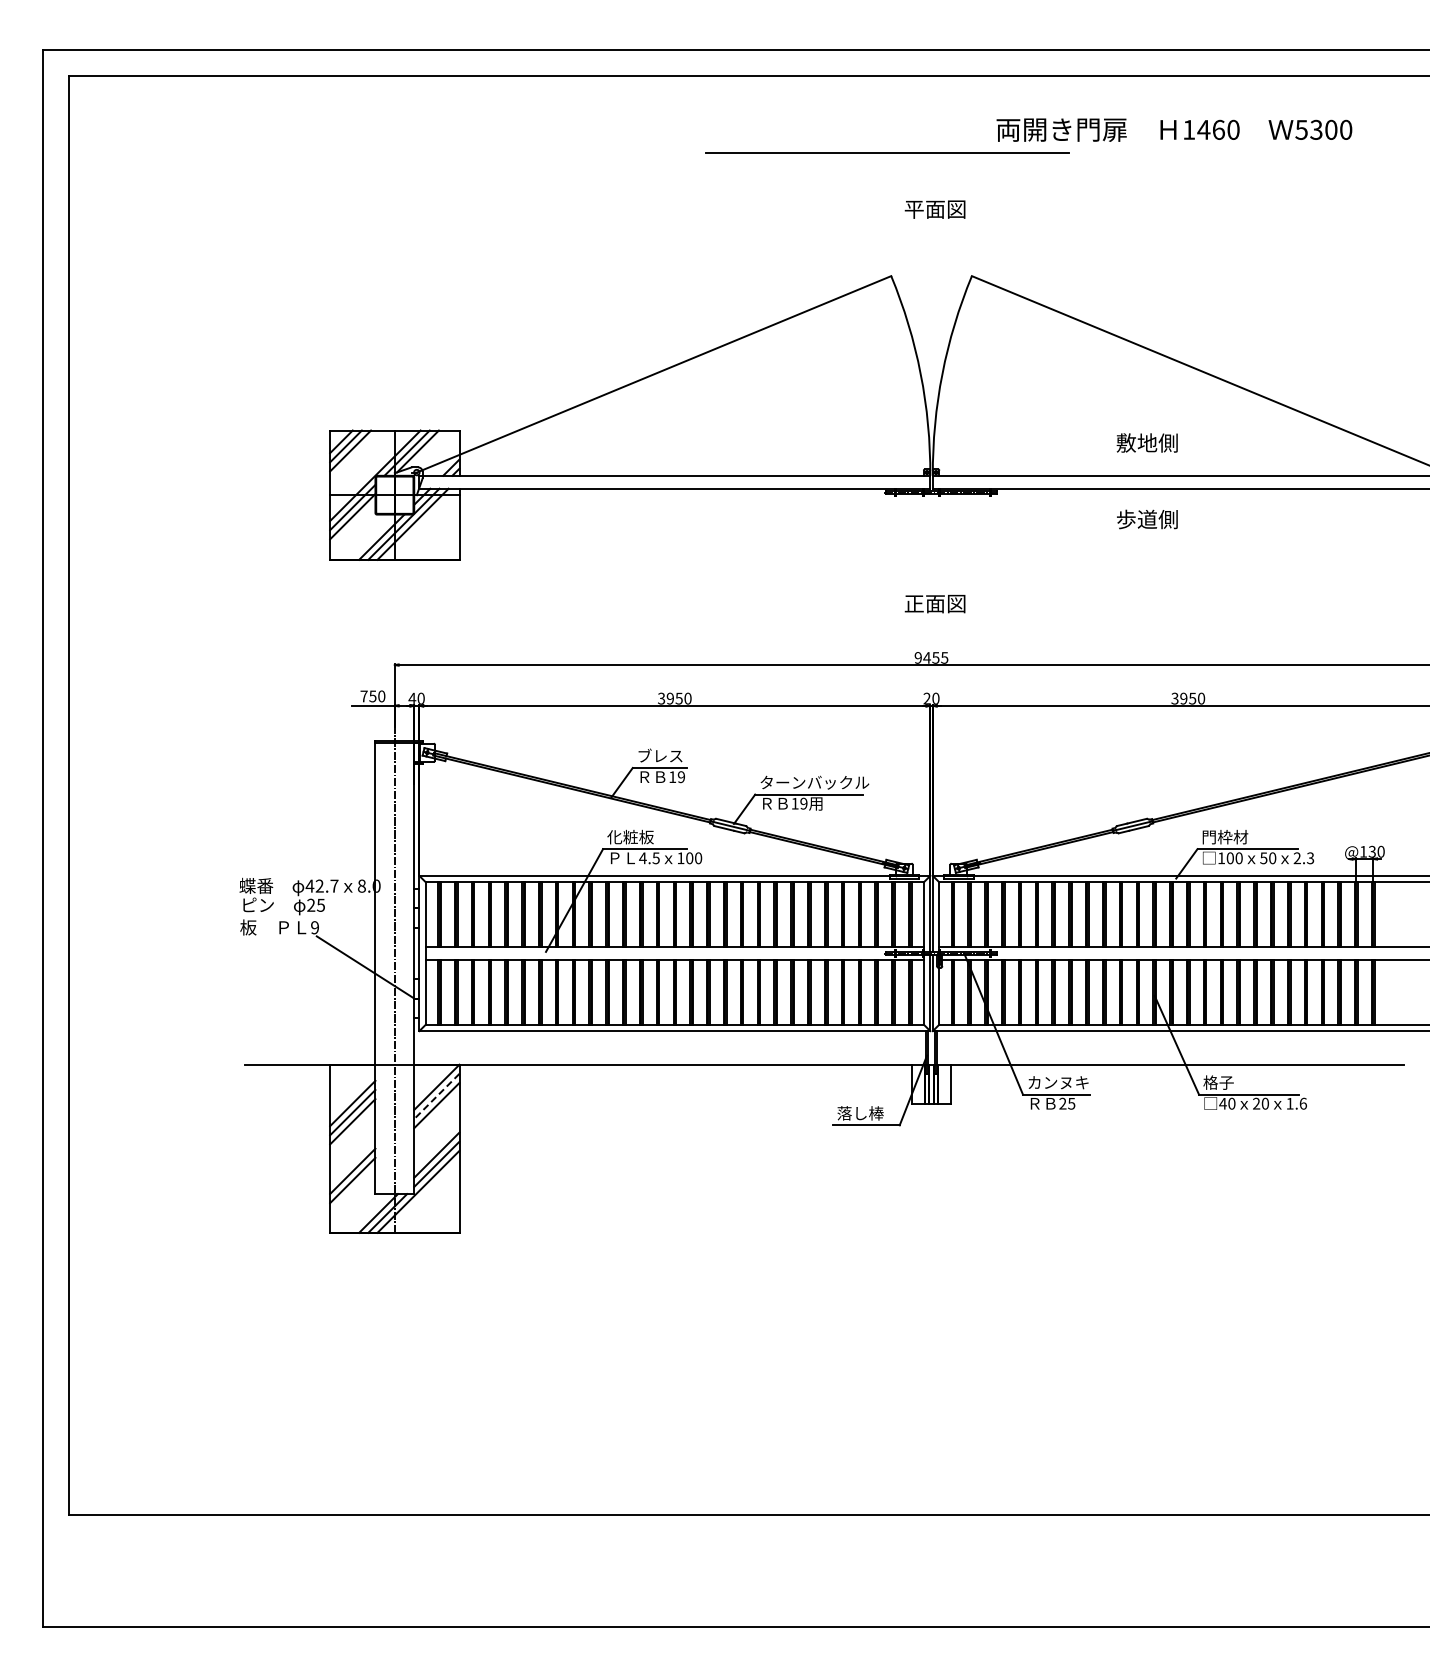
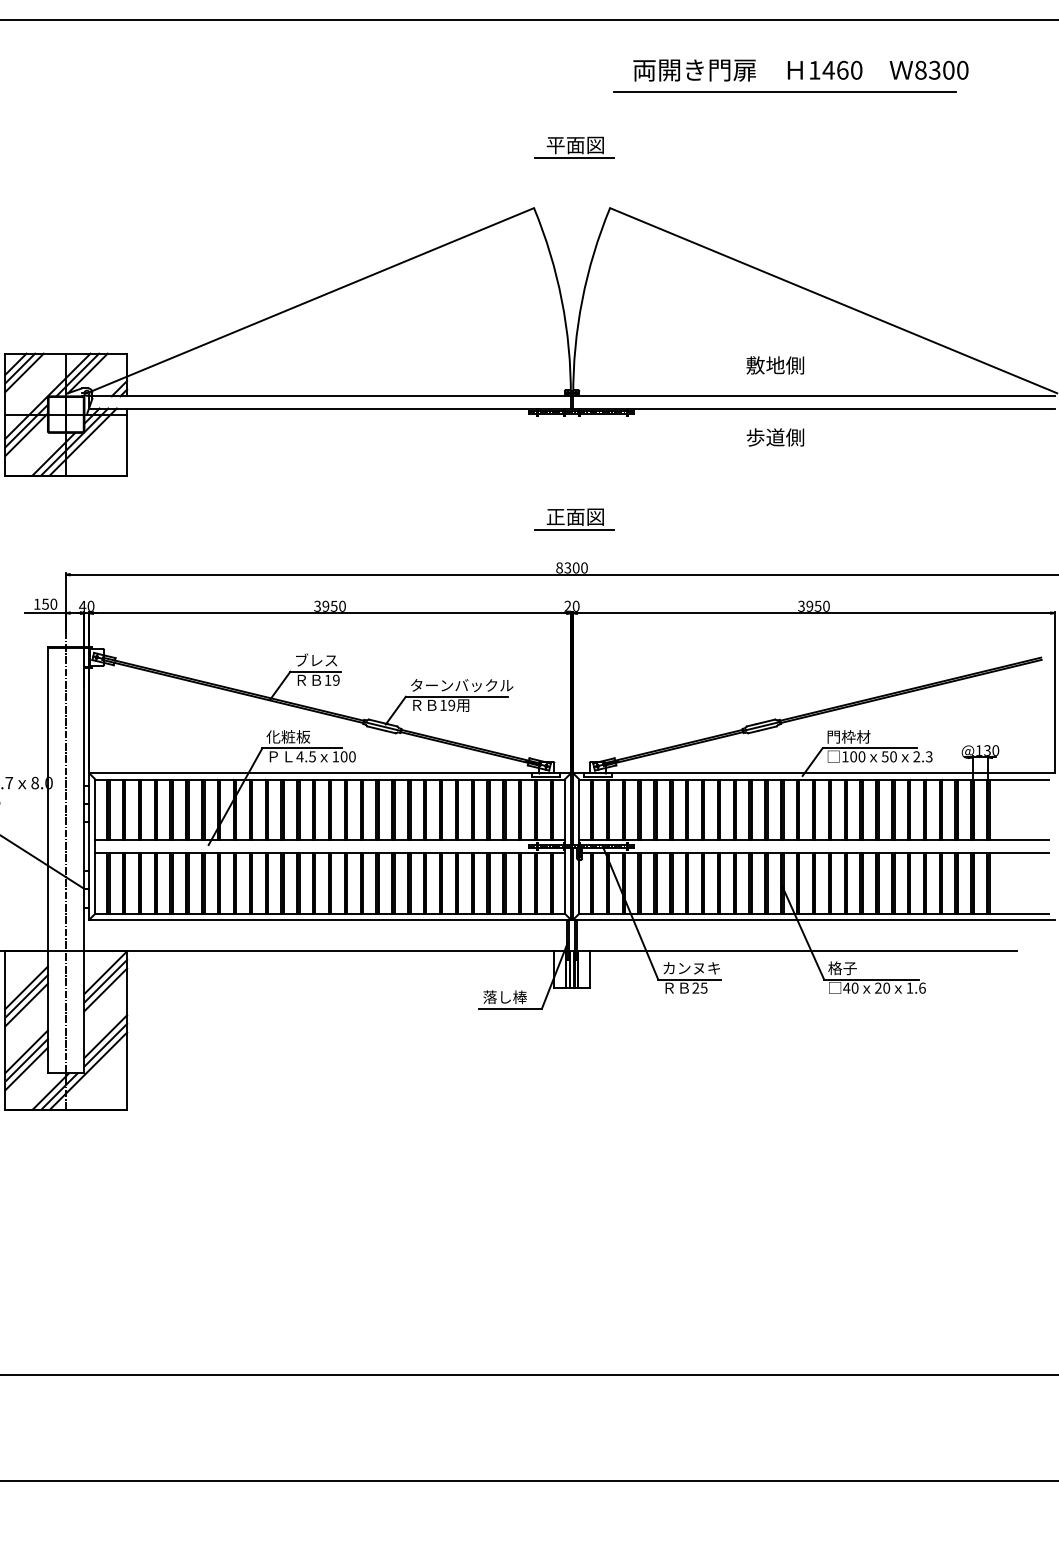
text: (1301, 129) -> (920, 69), 5300 -> 8300
line: (887, 152) -> (784, 91), moved
line: (933, 223) -> (573, 158), added
line: (933, 617) -> (573, 529), added
text: (931, 657) -> (571, 567), 9455 -> 8300
text: (363, 696) -> (36, 604), 750 -> 150
line: (436, 1096) -> (105, 981), dashed -> solid
line: (352, 1189) -> (26, 1068), added

